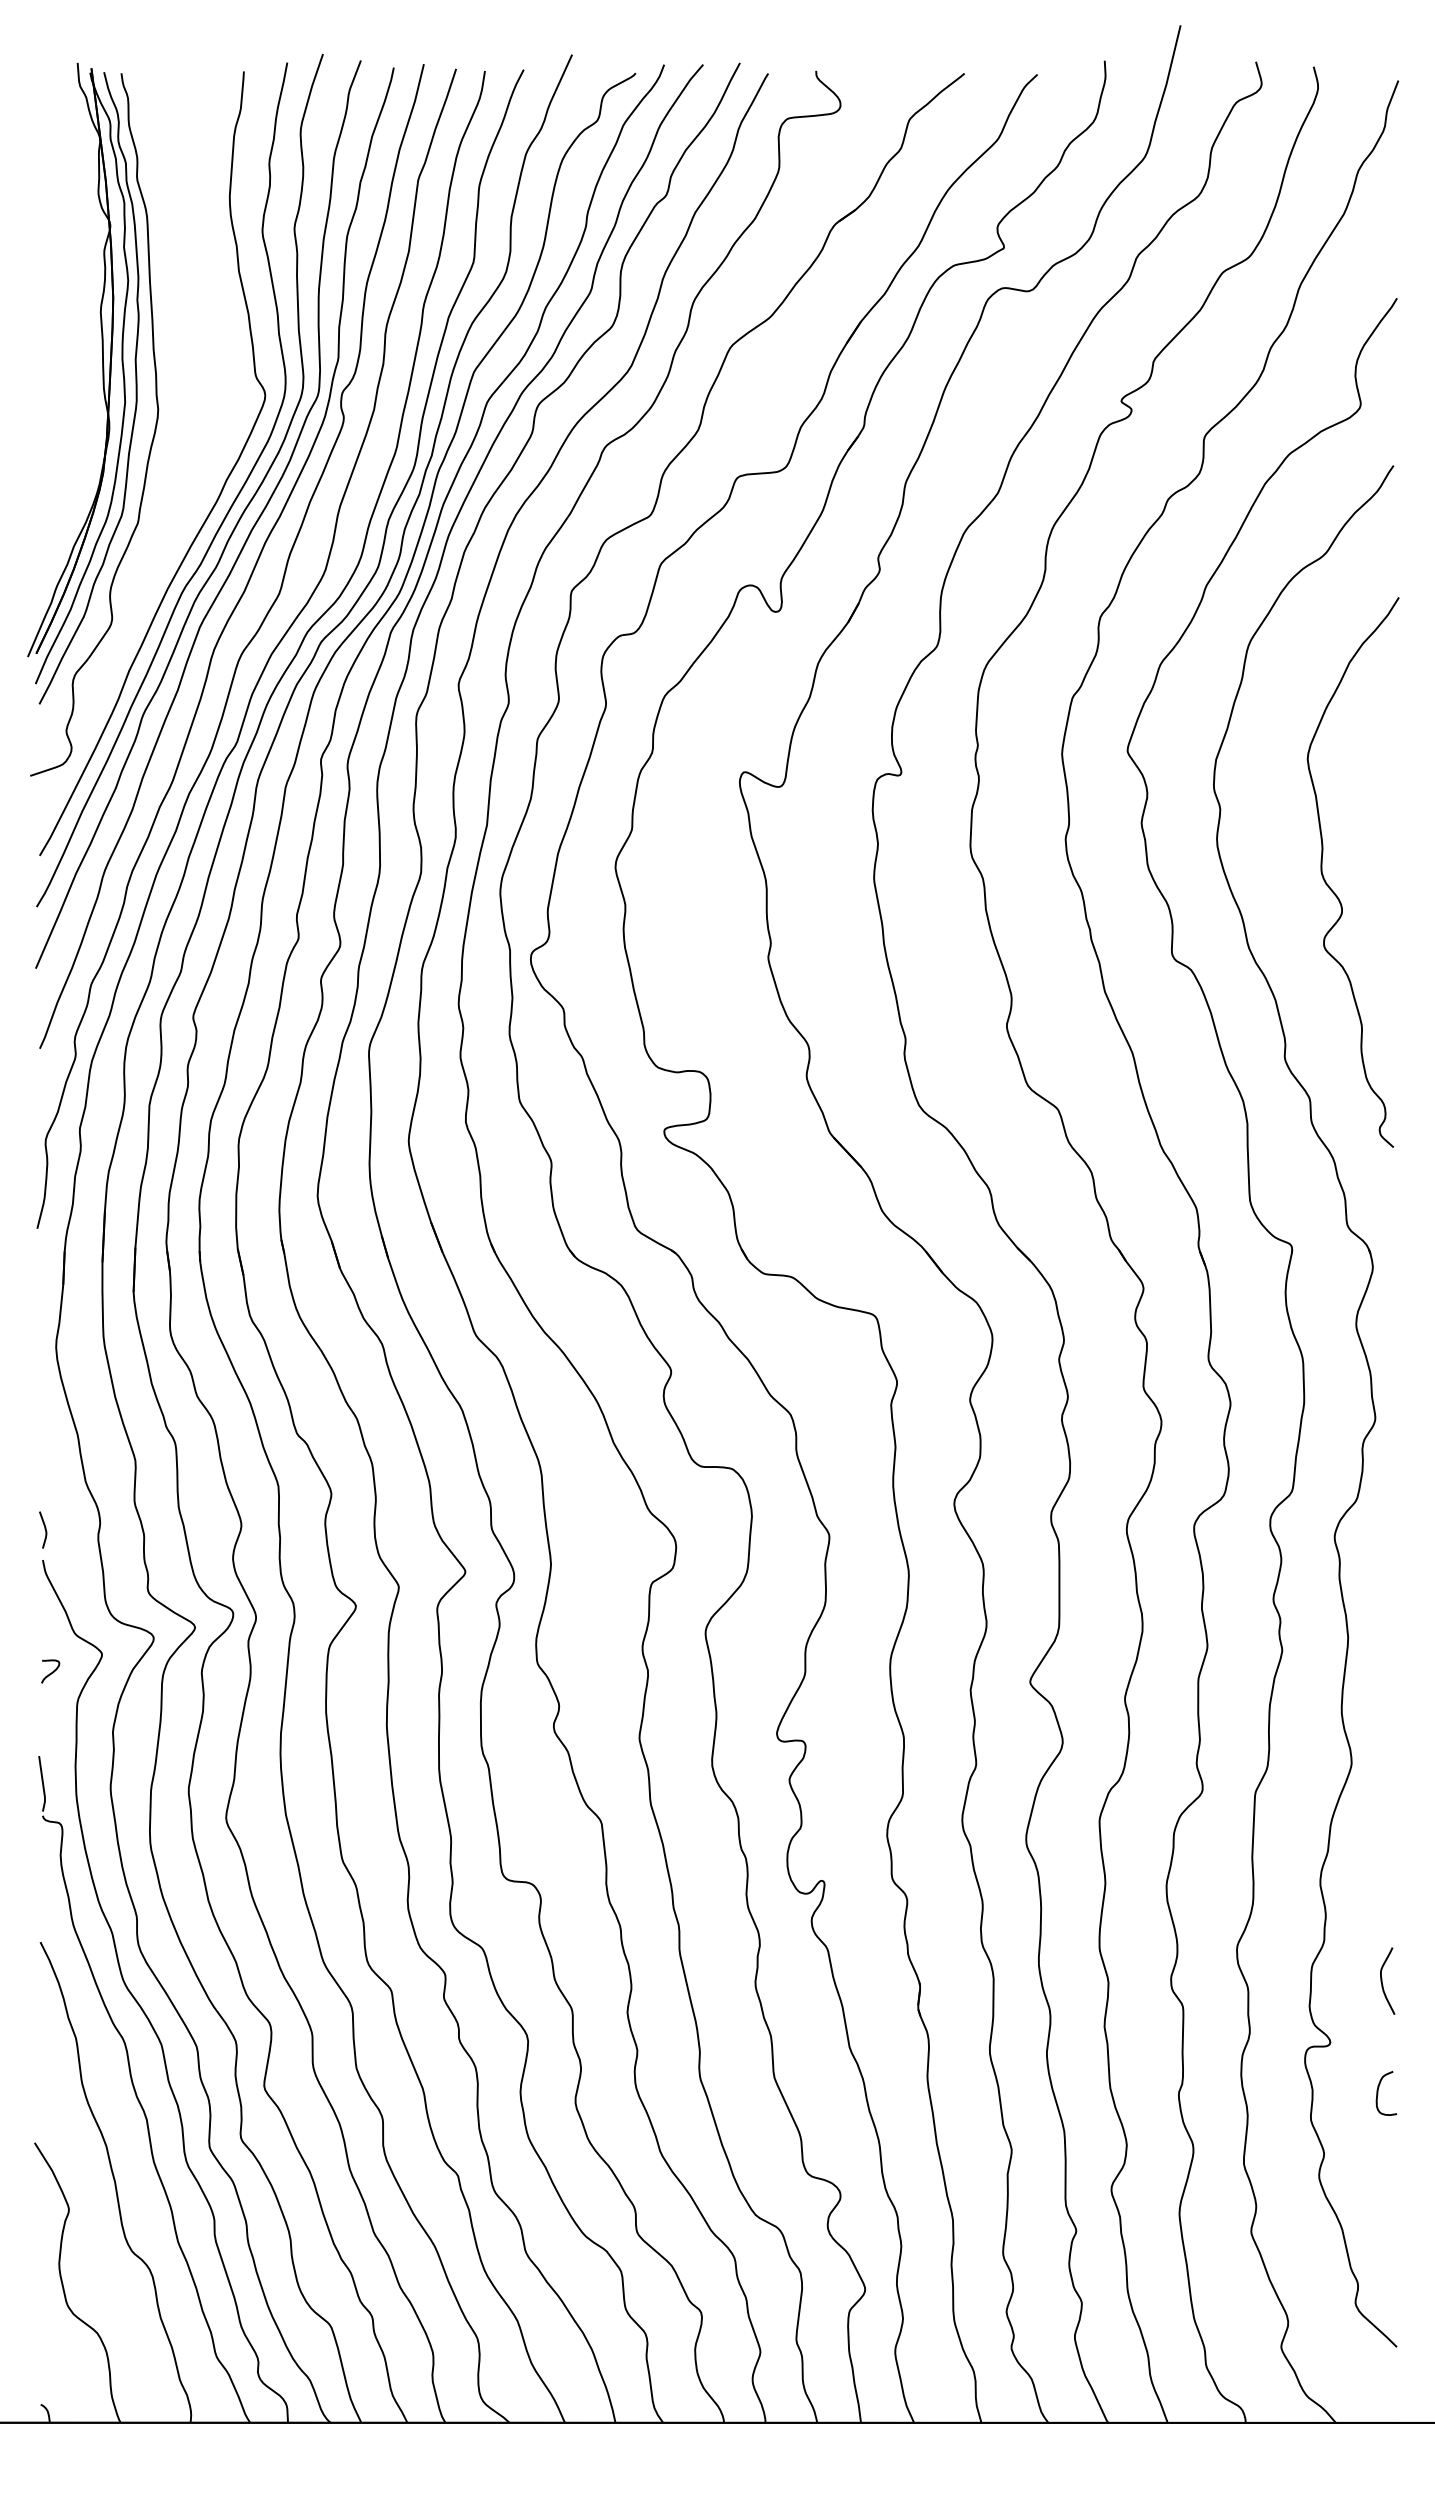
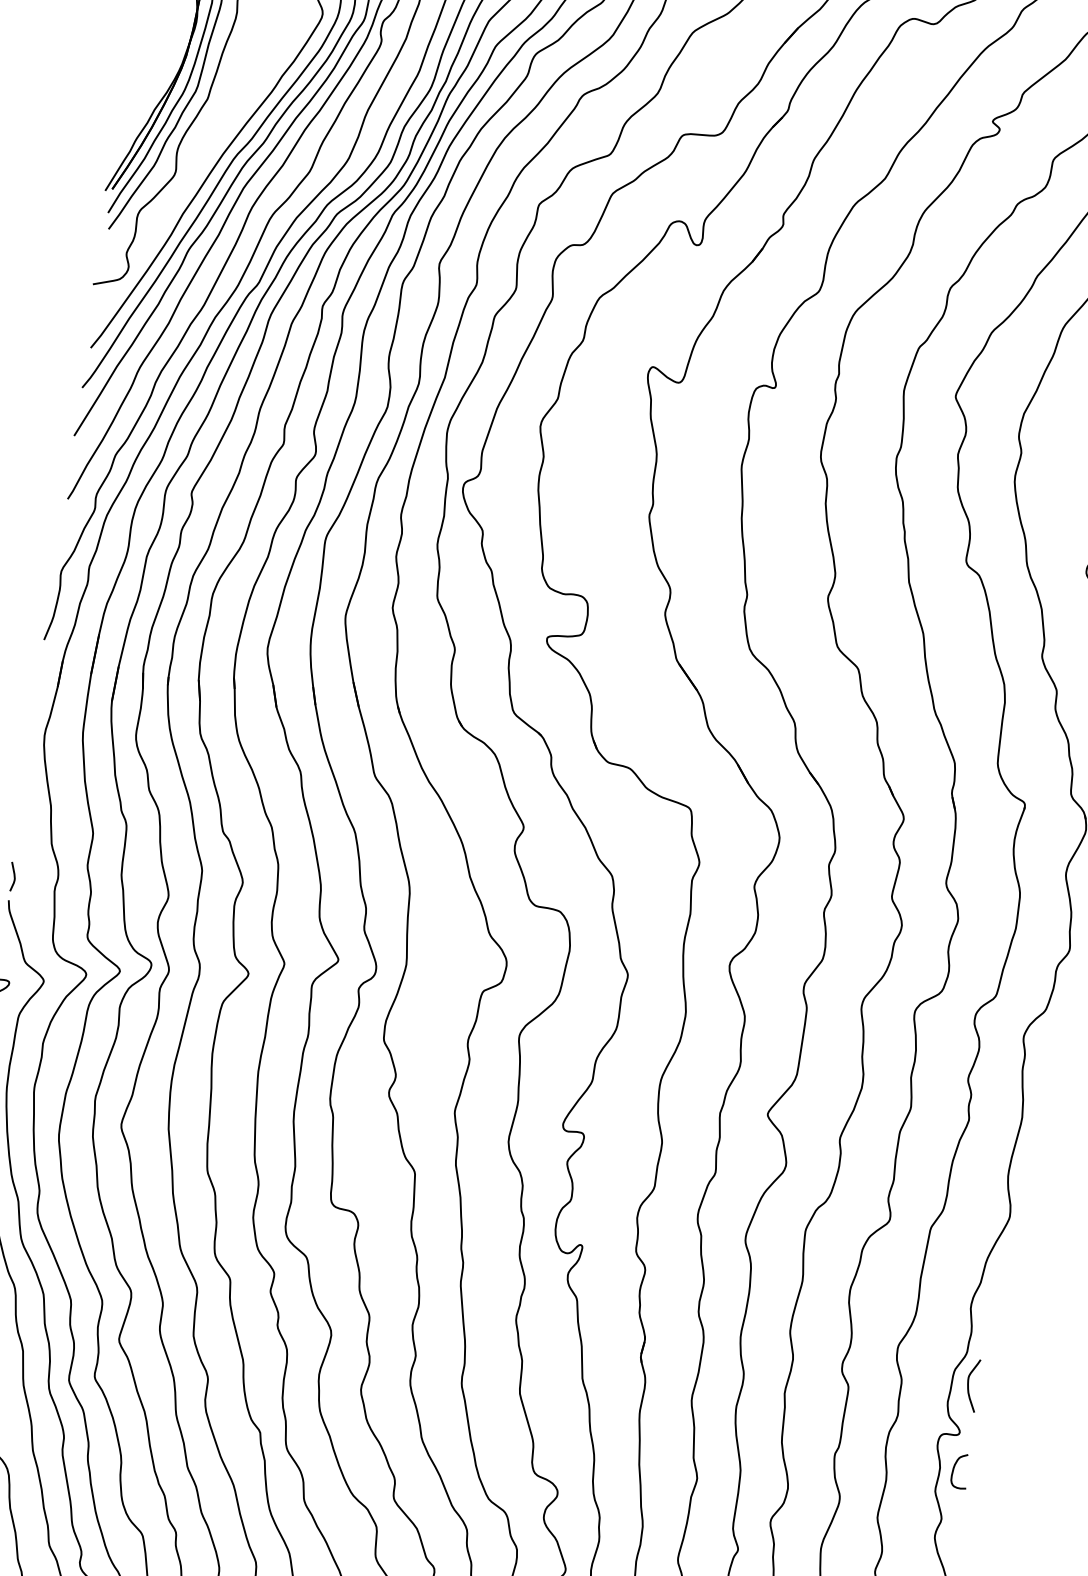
curve: (1382, 1980) -> (968, 1384), moved
curve: (1378, 2093) -> (954, 1470), moved

